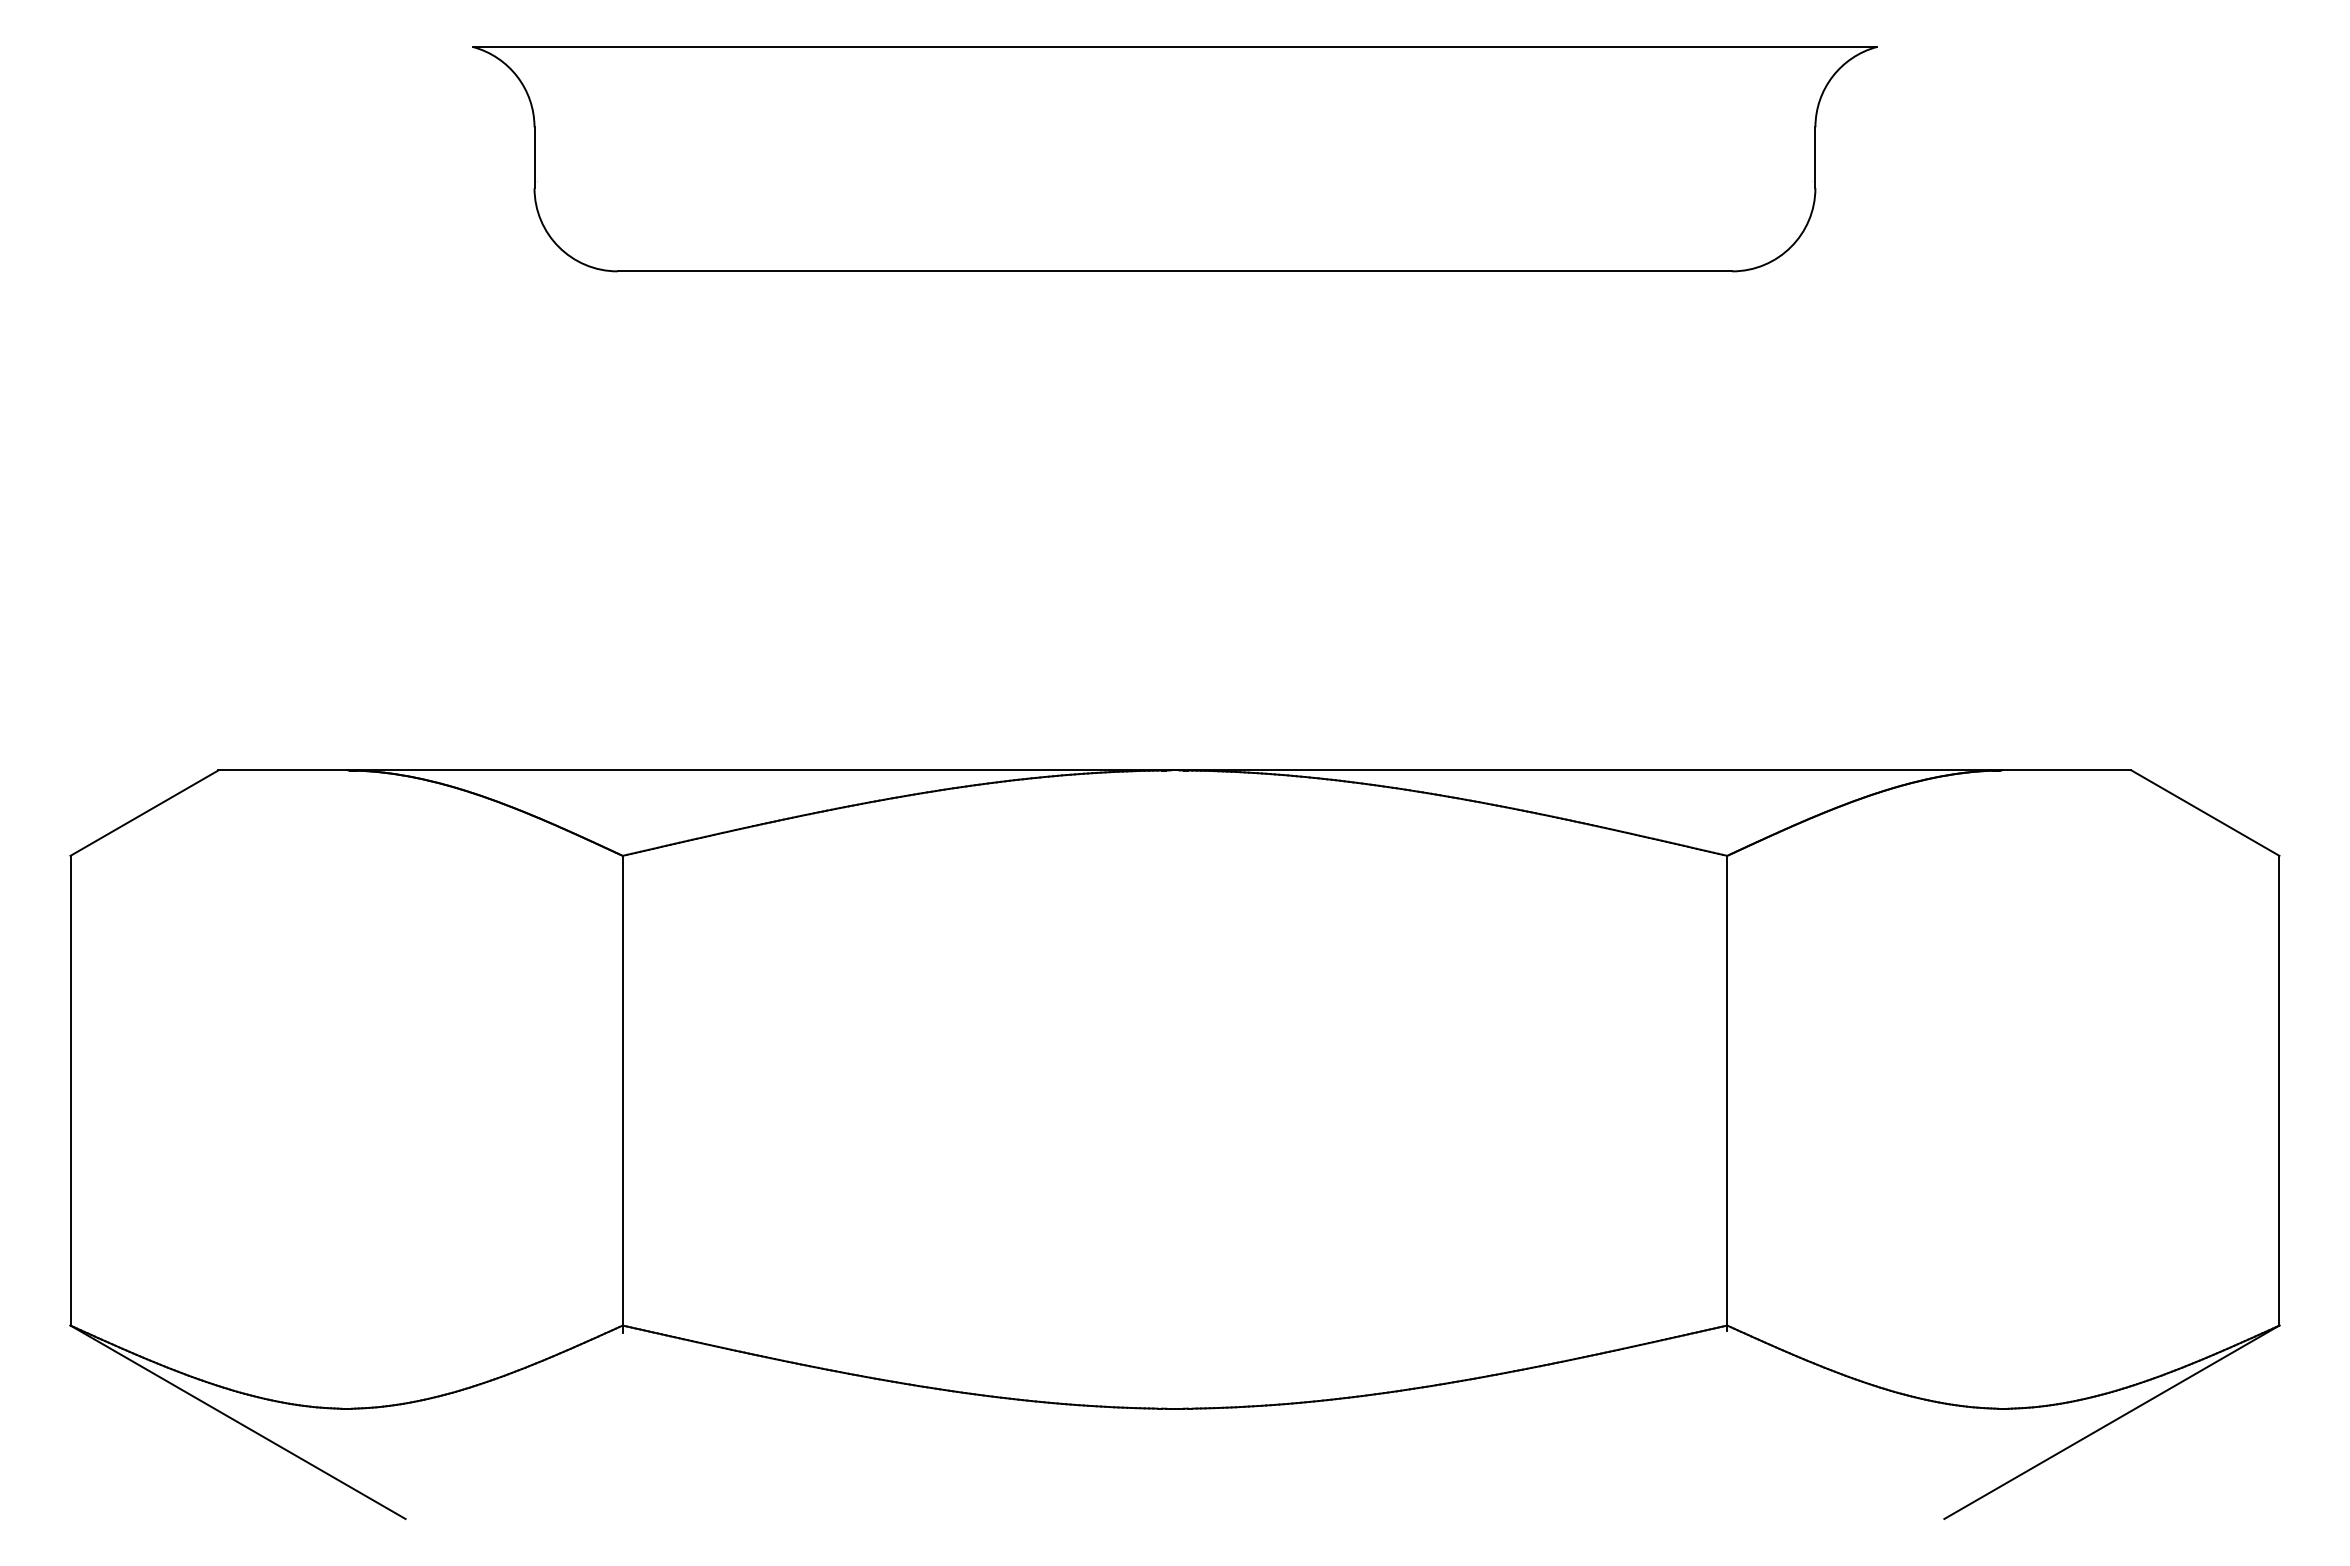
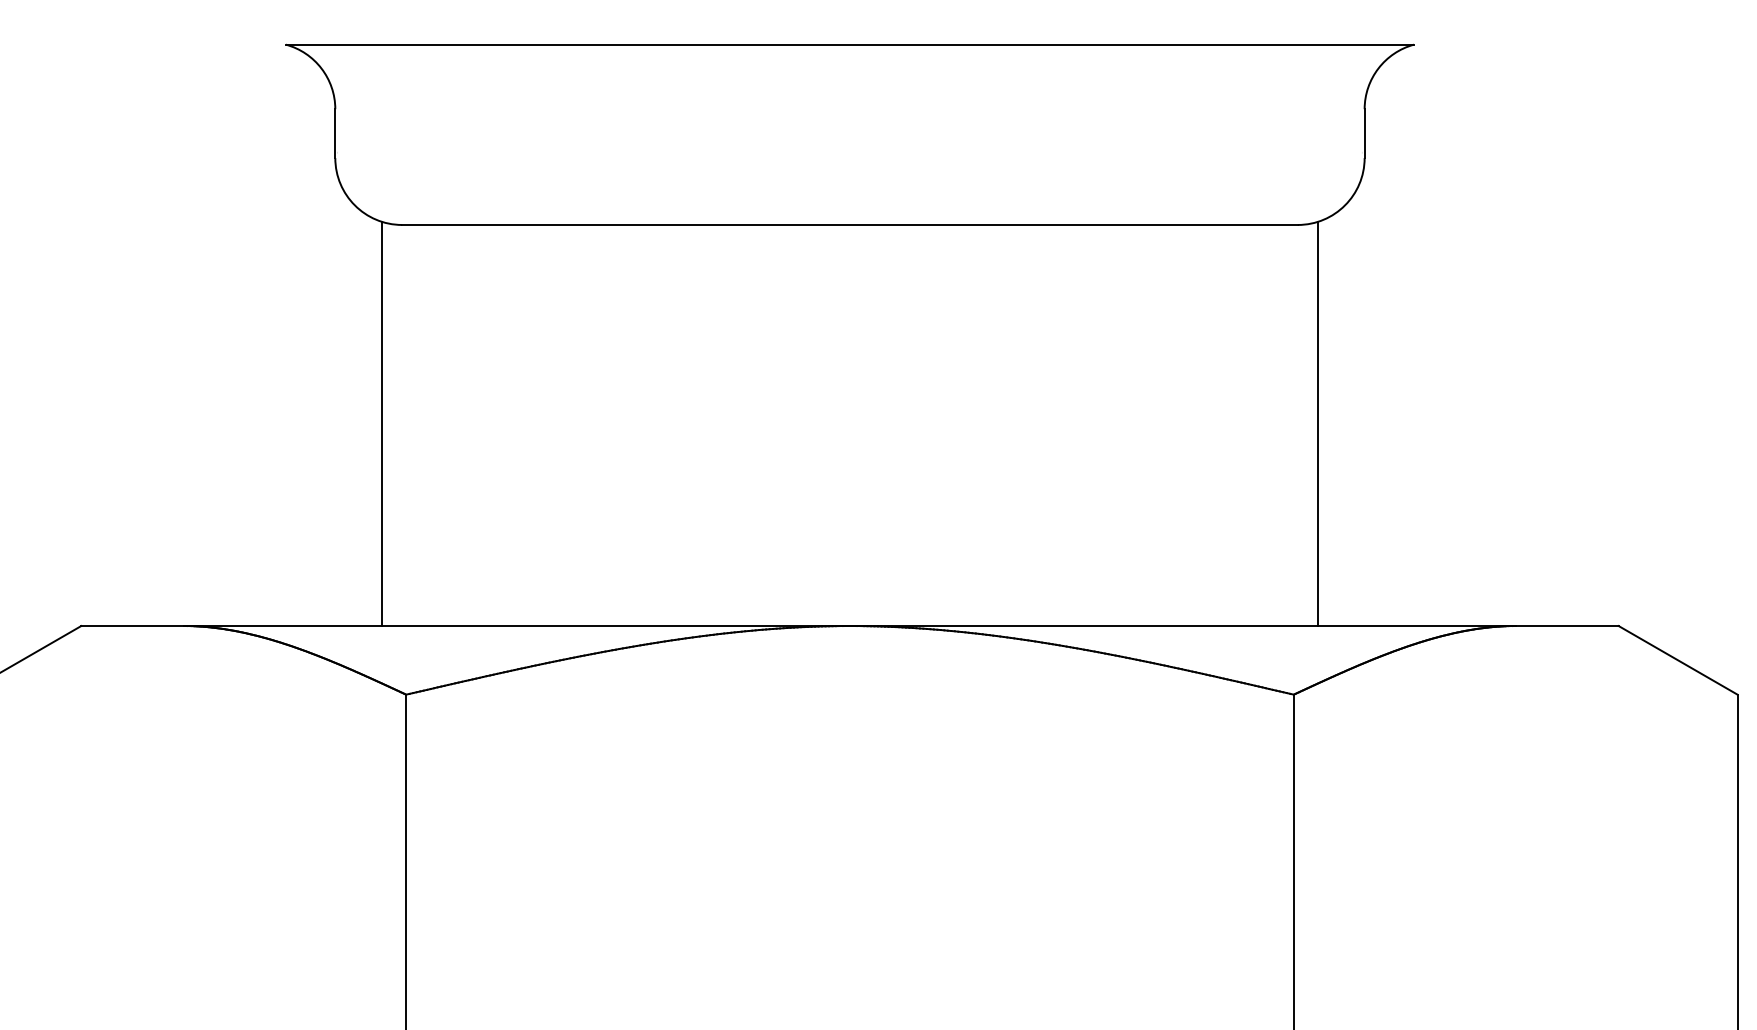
line: (592, 518) -> (381, 423), added
line: (1757, 518) -> (1318, 423), added

